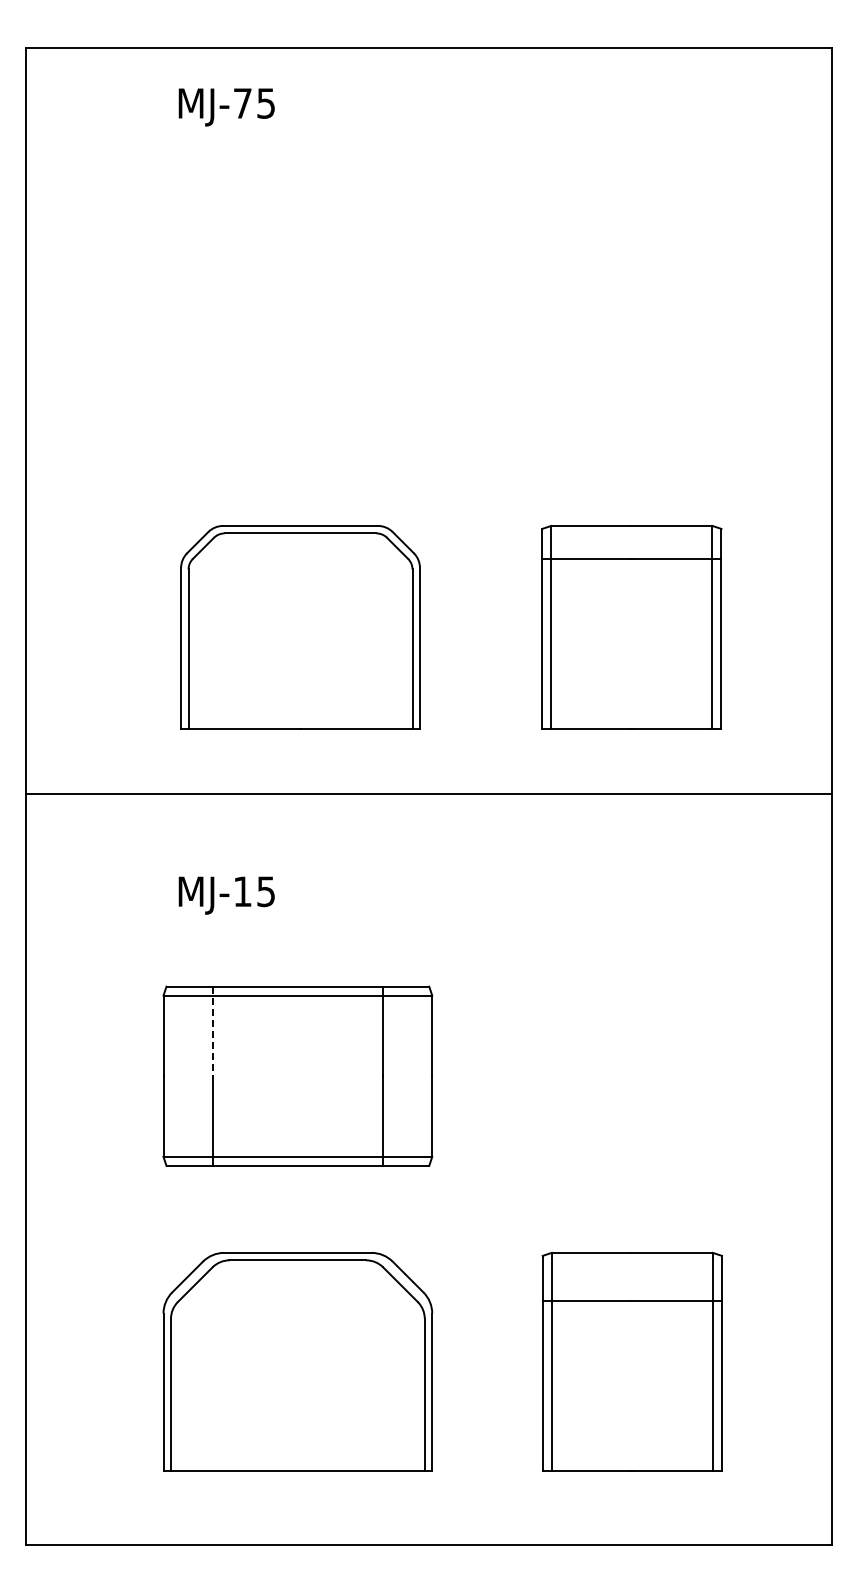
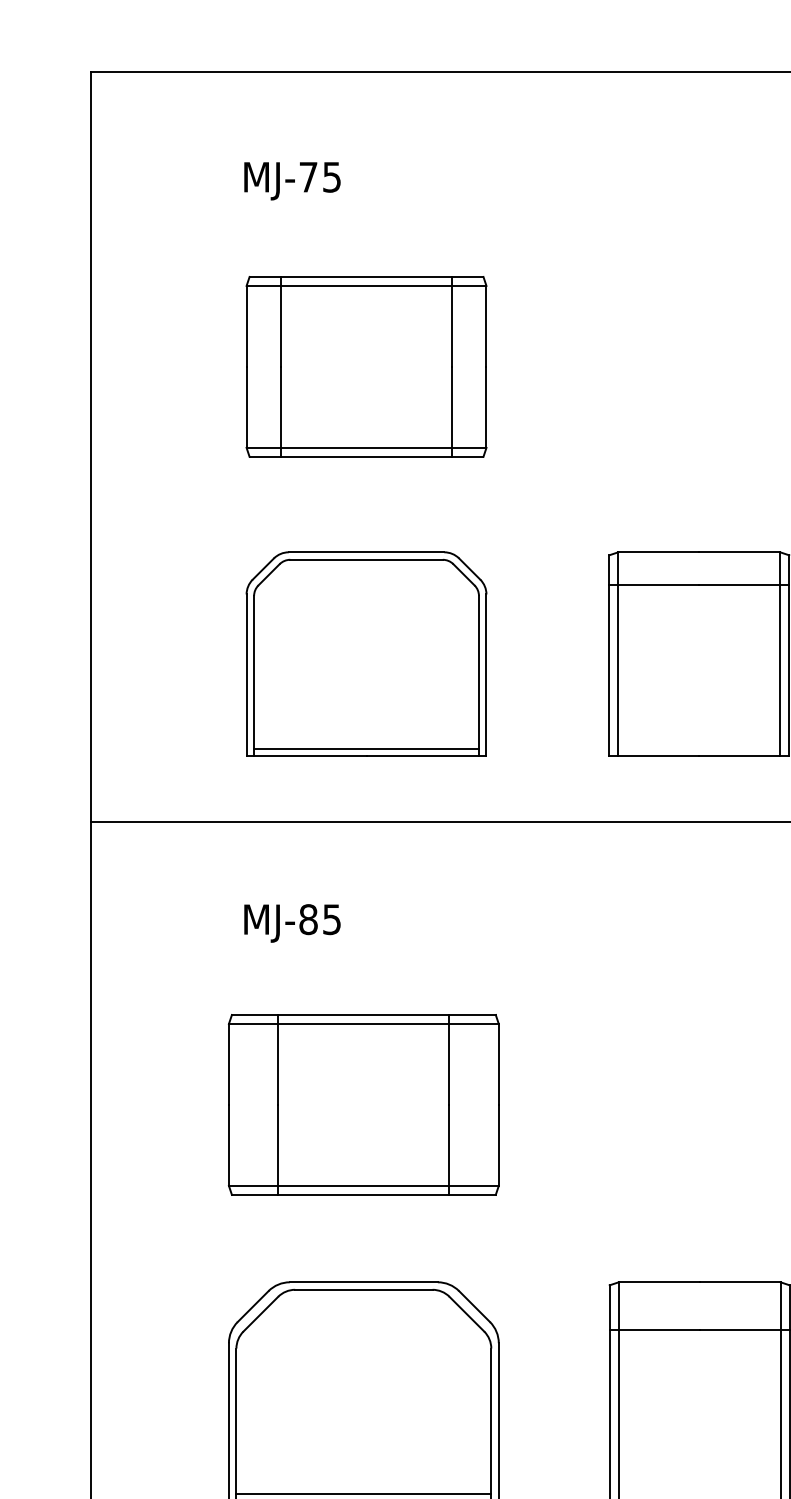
text: (226, 107) -> (292, 181), moved
part: (300, 340) -> (366, 366), added
line: (300, 721) -> (366, 748), added
text: (242, 891) -> (308, 919), MJ-15 -> MJ-85
line: (212, 1031) -> (278, 1059), dashed -> solid
line: (297, 1463) -> (363, 1493), added

